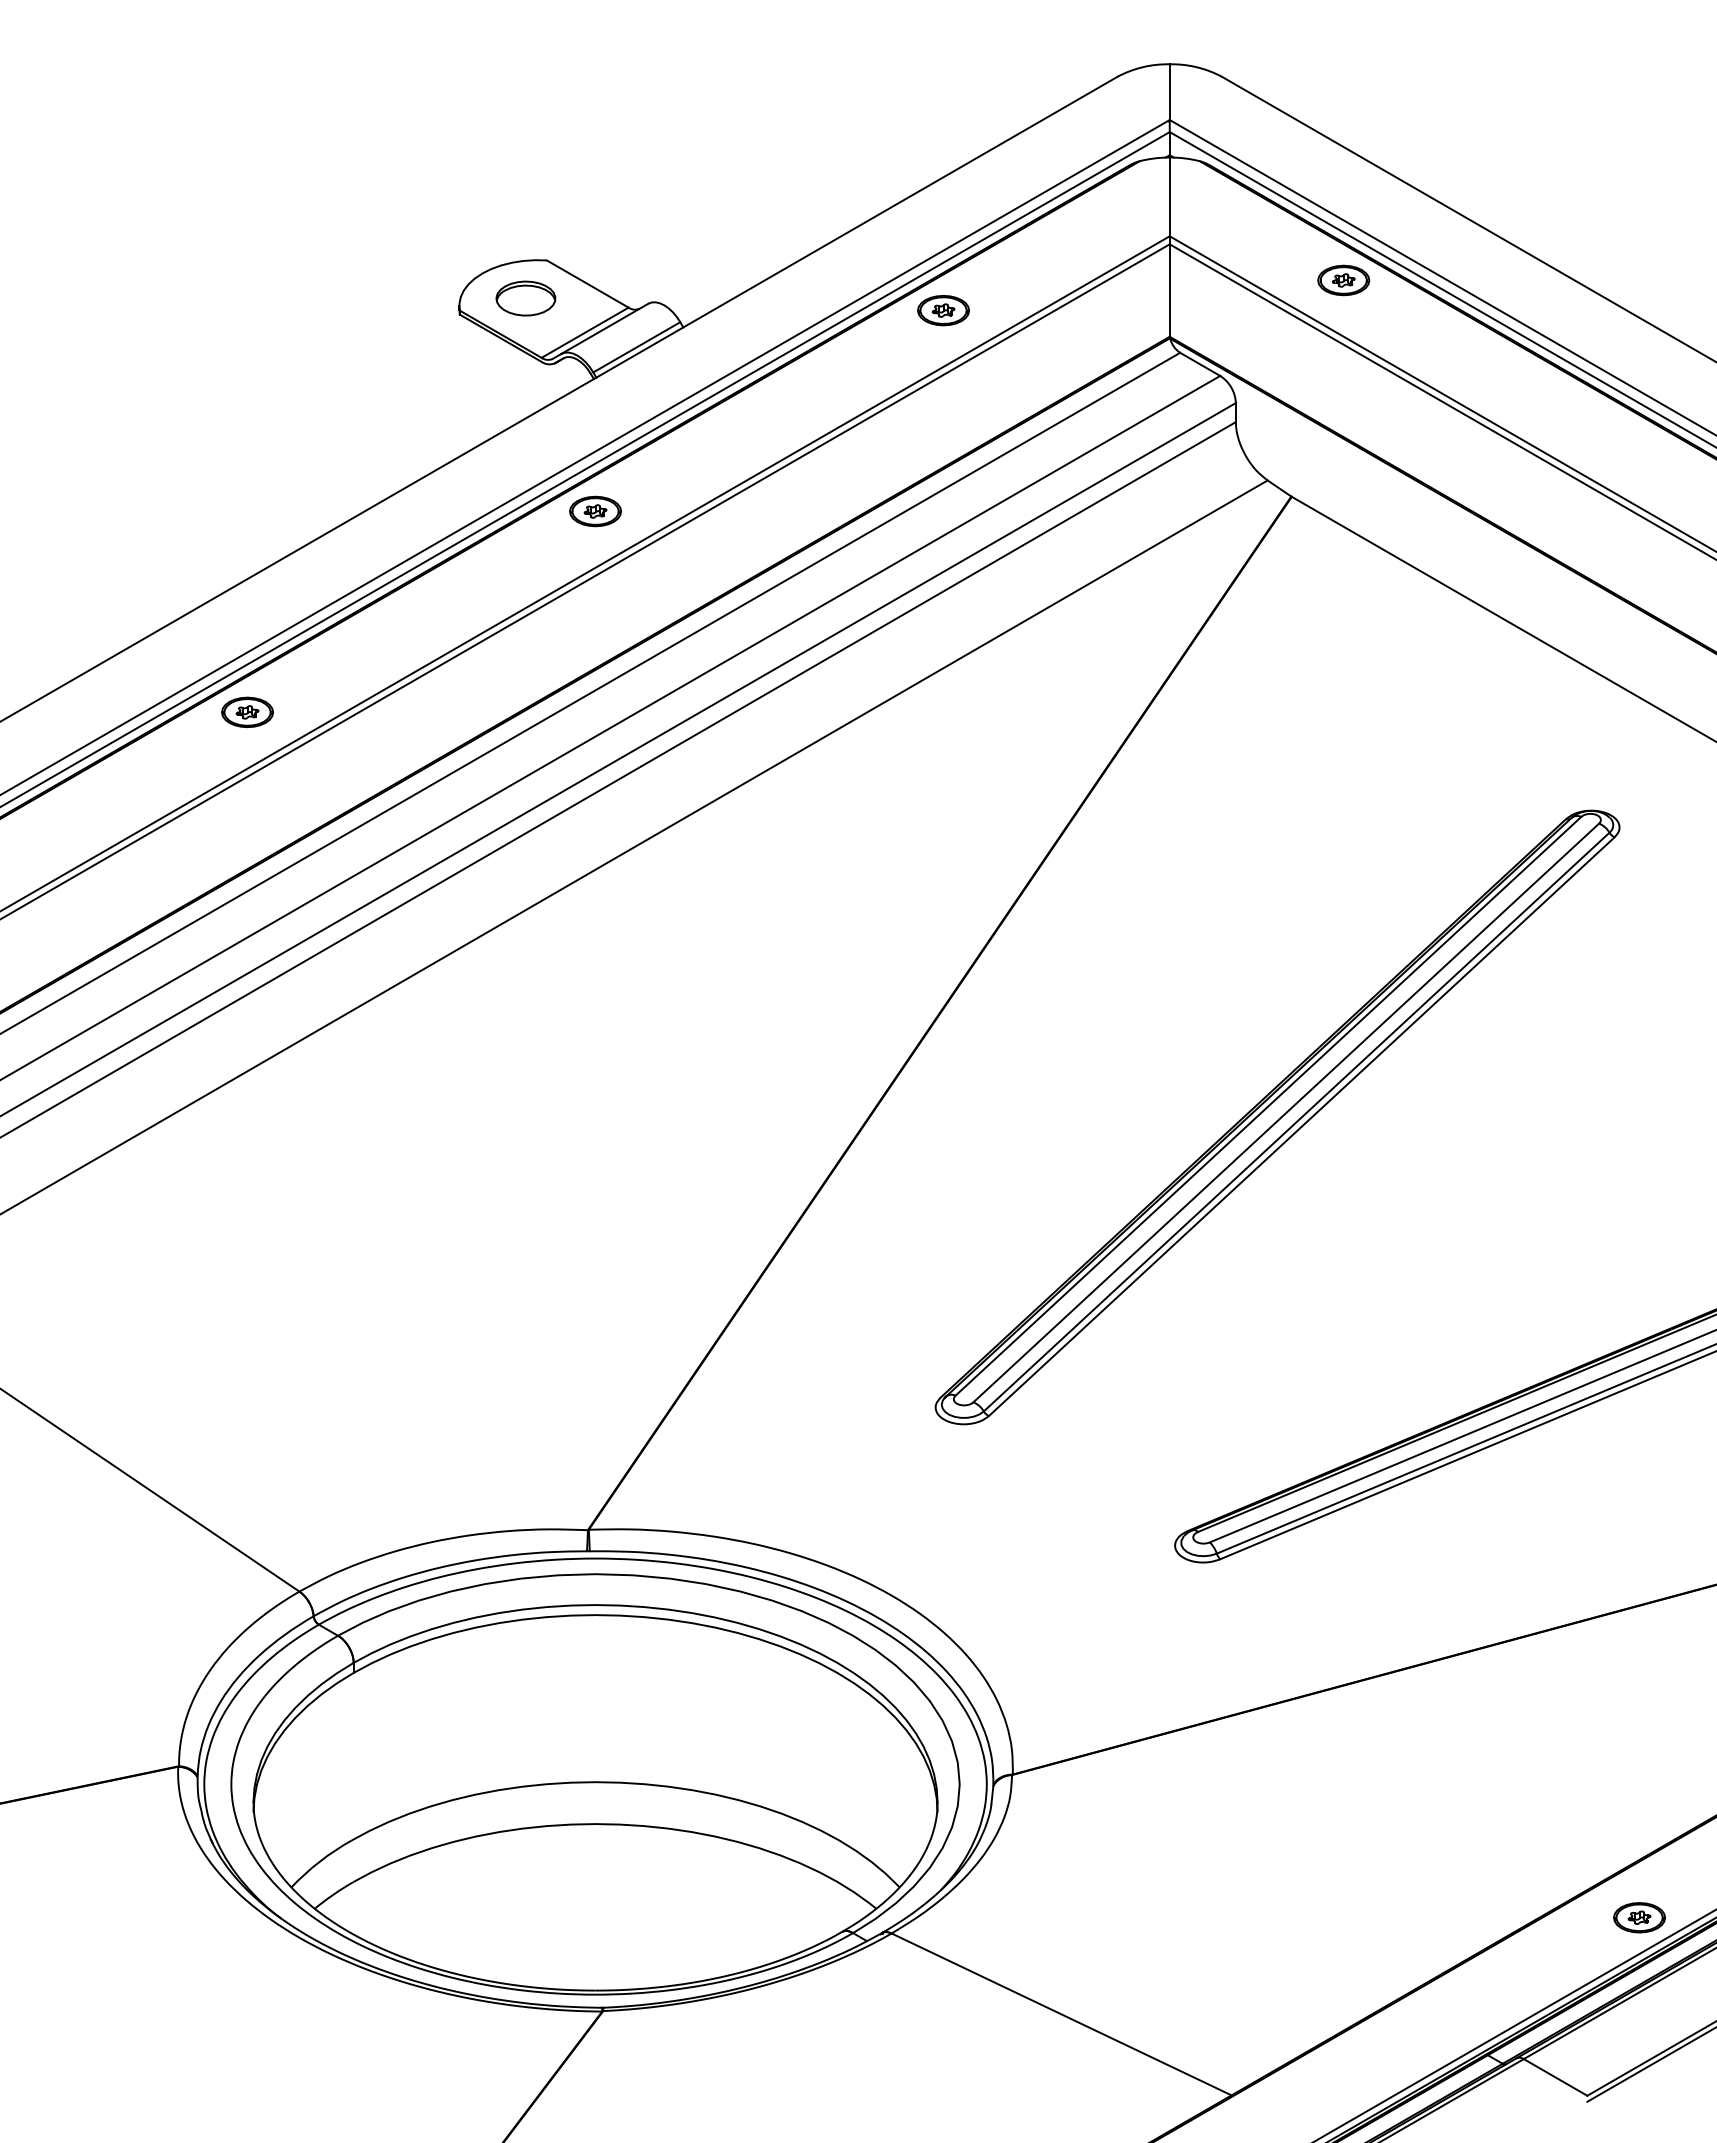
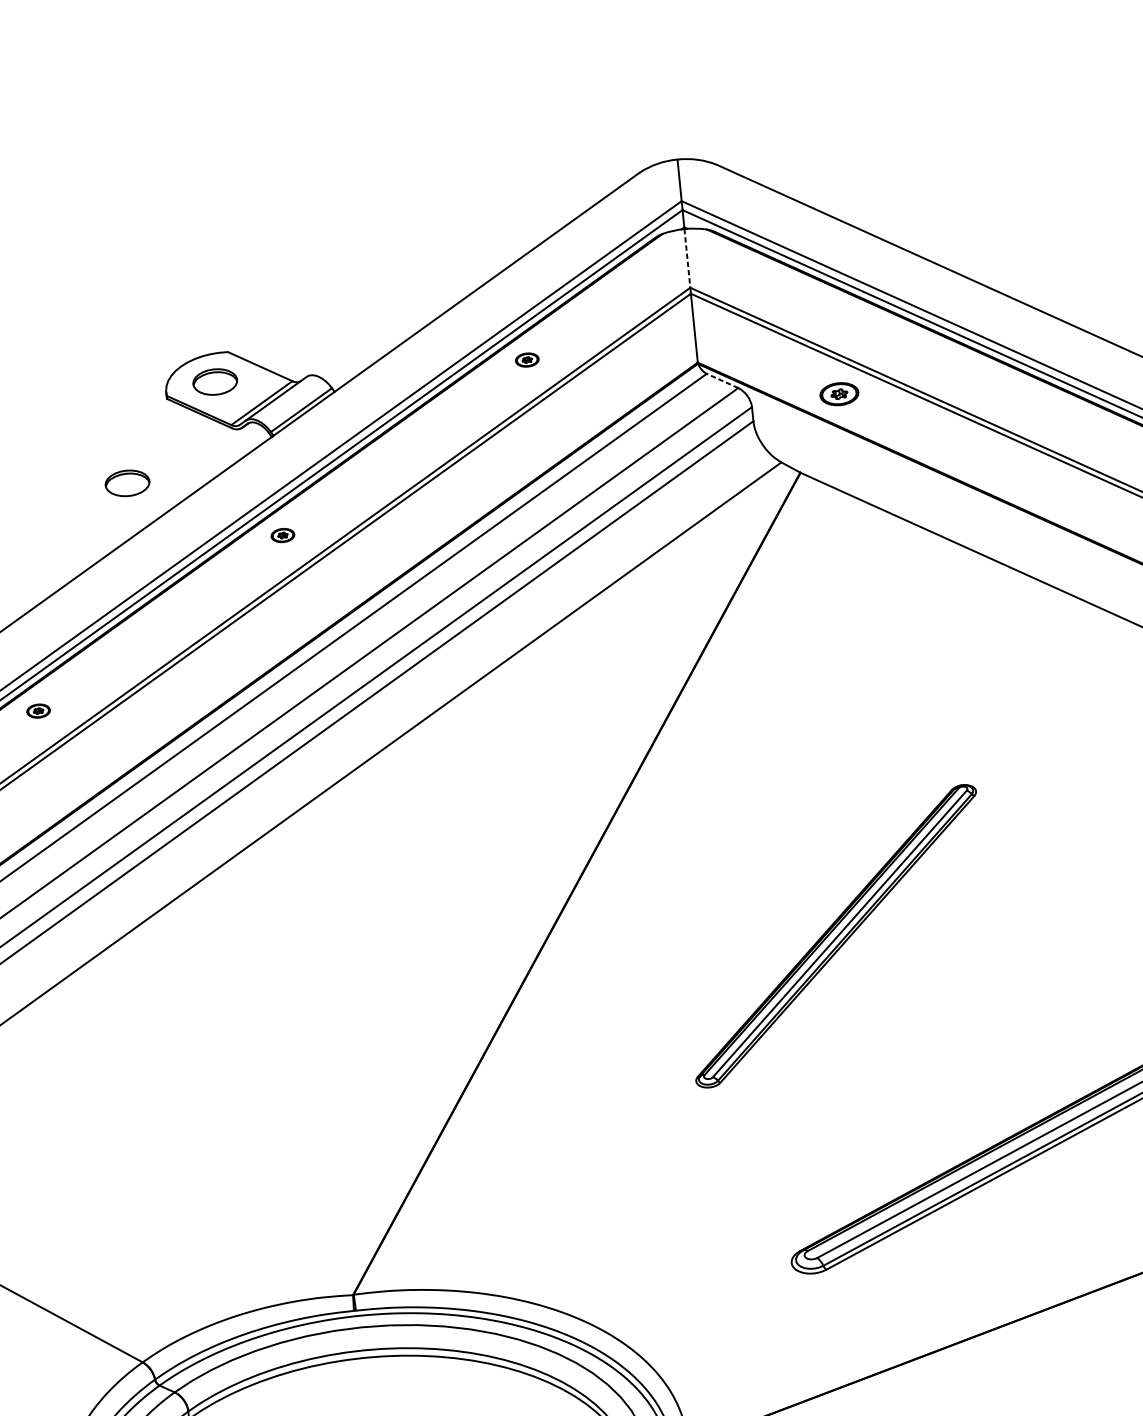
line: (1169, 197) -> (687, 258), solid -> dashed
part: (1343, 280) -> (839, 394), moved
part: (943, 310) -> (527, 359), size x0.6
line: (1199, 364) -> (722, 381), solid -> dashed
part: (395, 421) -> (127, 483), added
part: (595, 511) -> (282, 535), size x0.6
part: (247, 712) -> (38, 711), size x0.6
part: (1277, 1117) -> (836, 936), size x0.6

